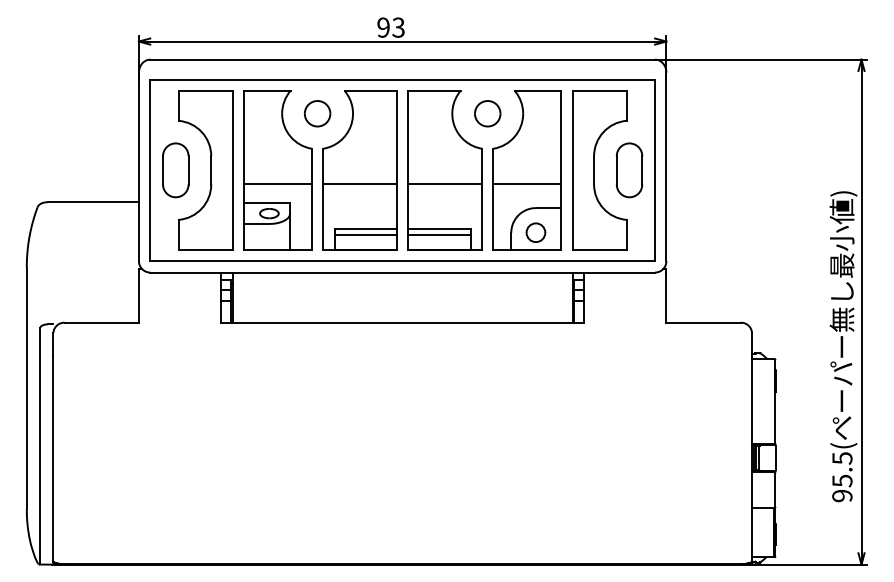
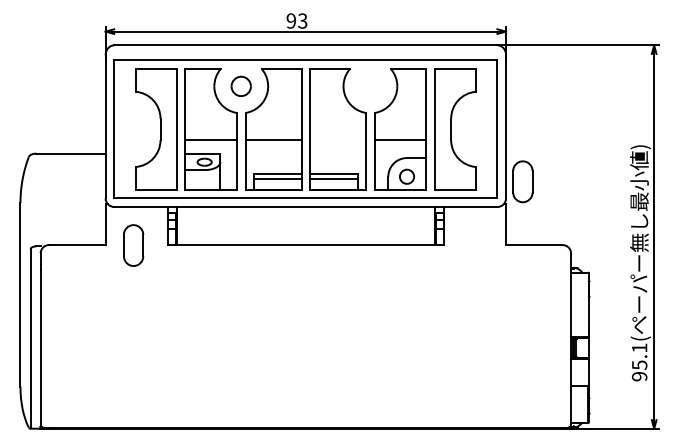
part: (487, 113) -> (370, 86), removed
part: (175, 170) -> (133, 245), moved
part: (629, 170) -> (522, 181), moved
line: (445, 184) -> (338, 140), removed
text: (842, 458) -> (639, 348), 95.5( -> 95.1(

